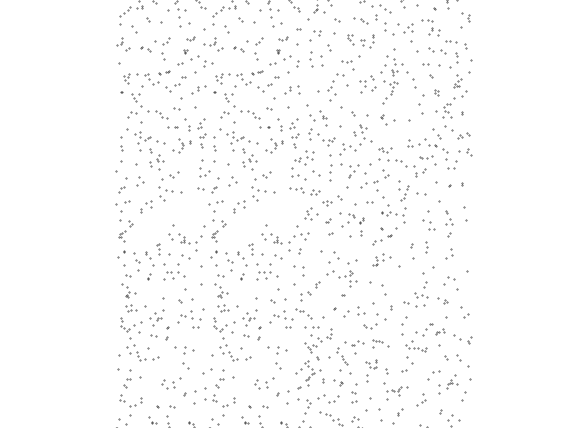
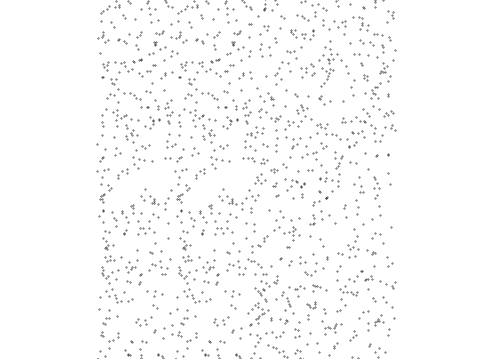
part: (426, 247) -> (357, 207), size x1.67
part: (449, 253) -> (376, 212), size x1.67
part: (381, 259) -> (319, 217), size x1.43

